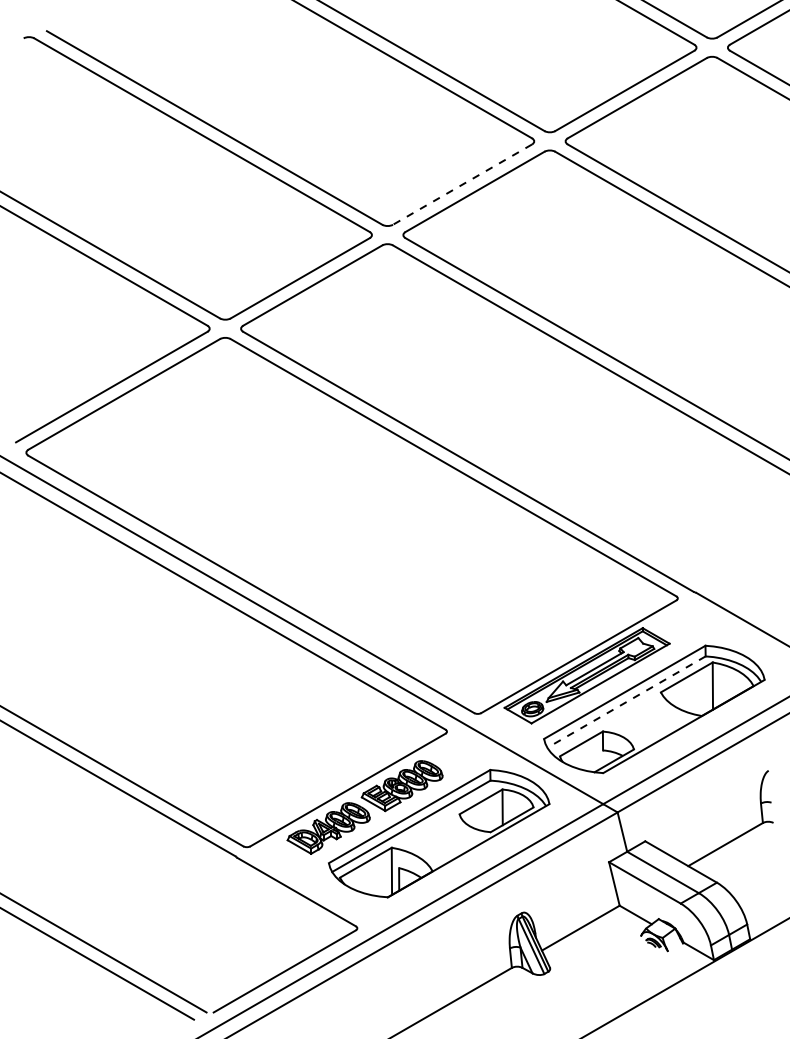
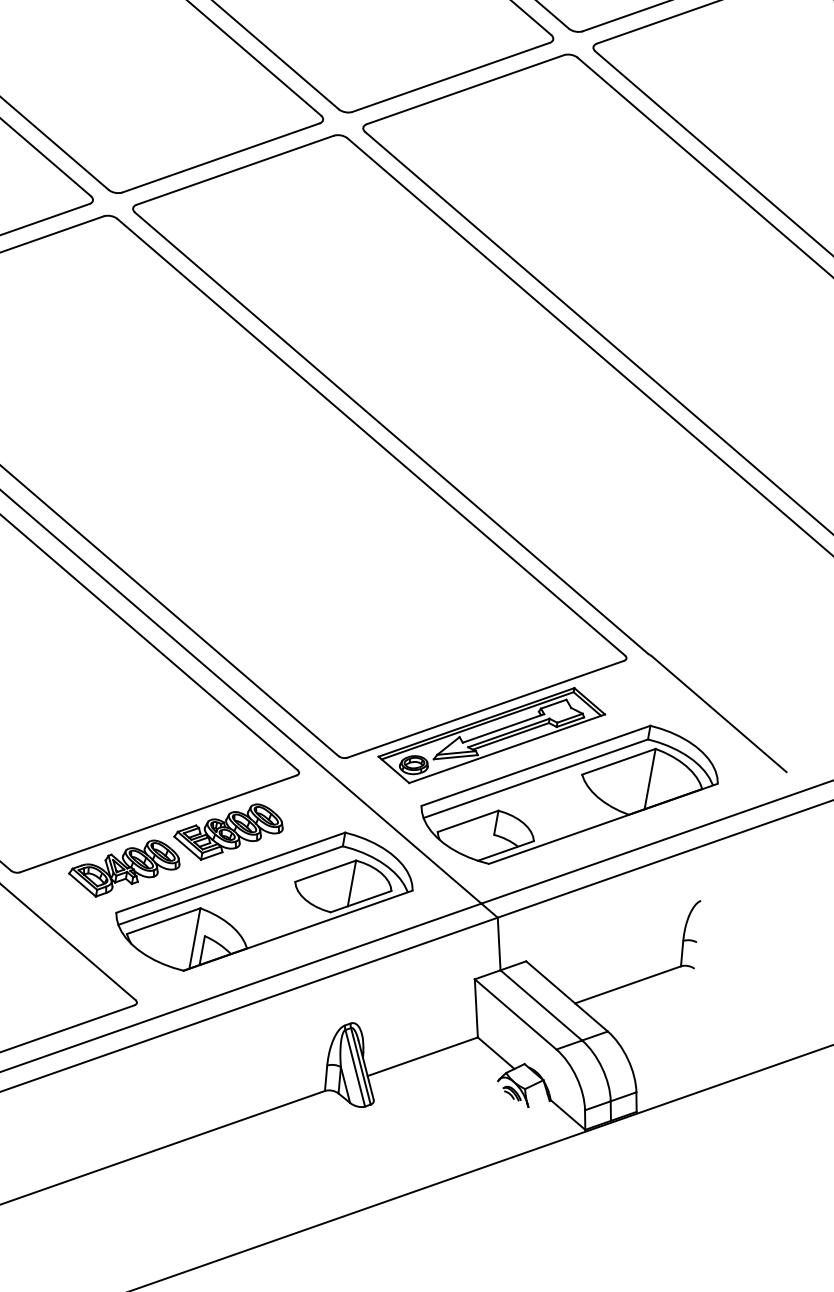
line: (462, 184) -> (451, 77), dashed -> solid
line: (626, 702) -> (535, 779), dashed -> solid

